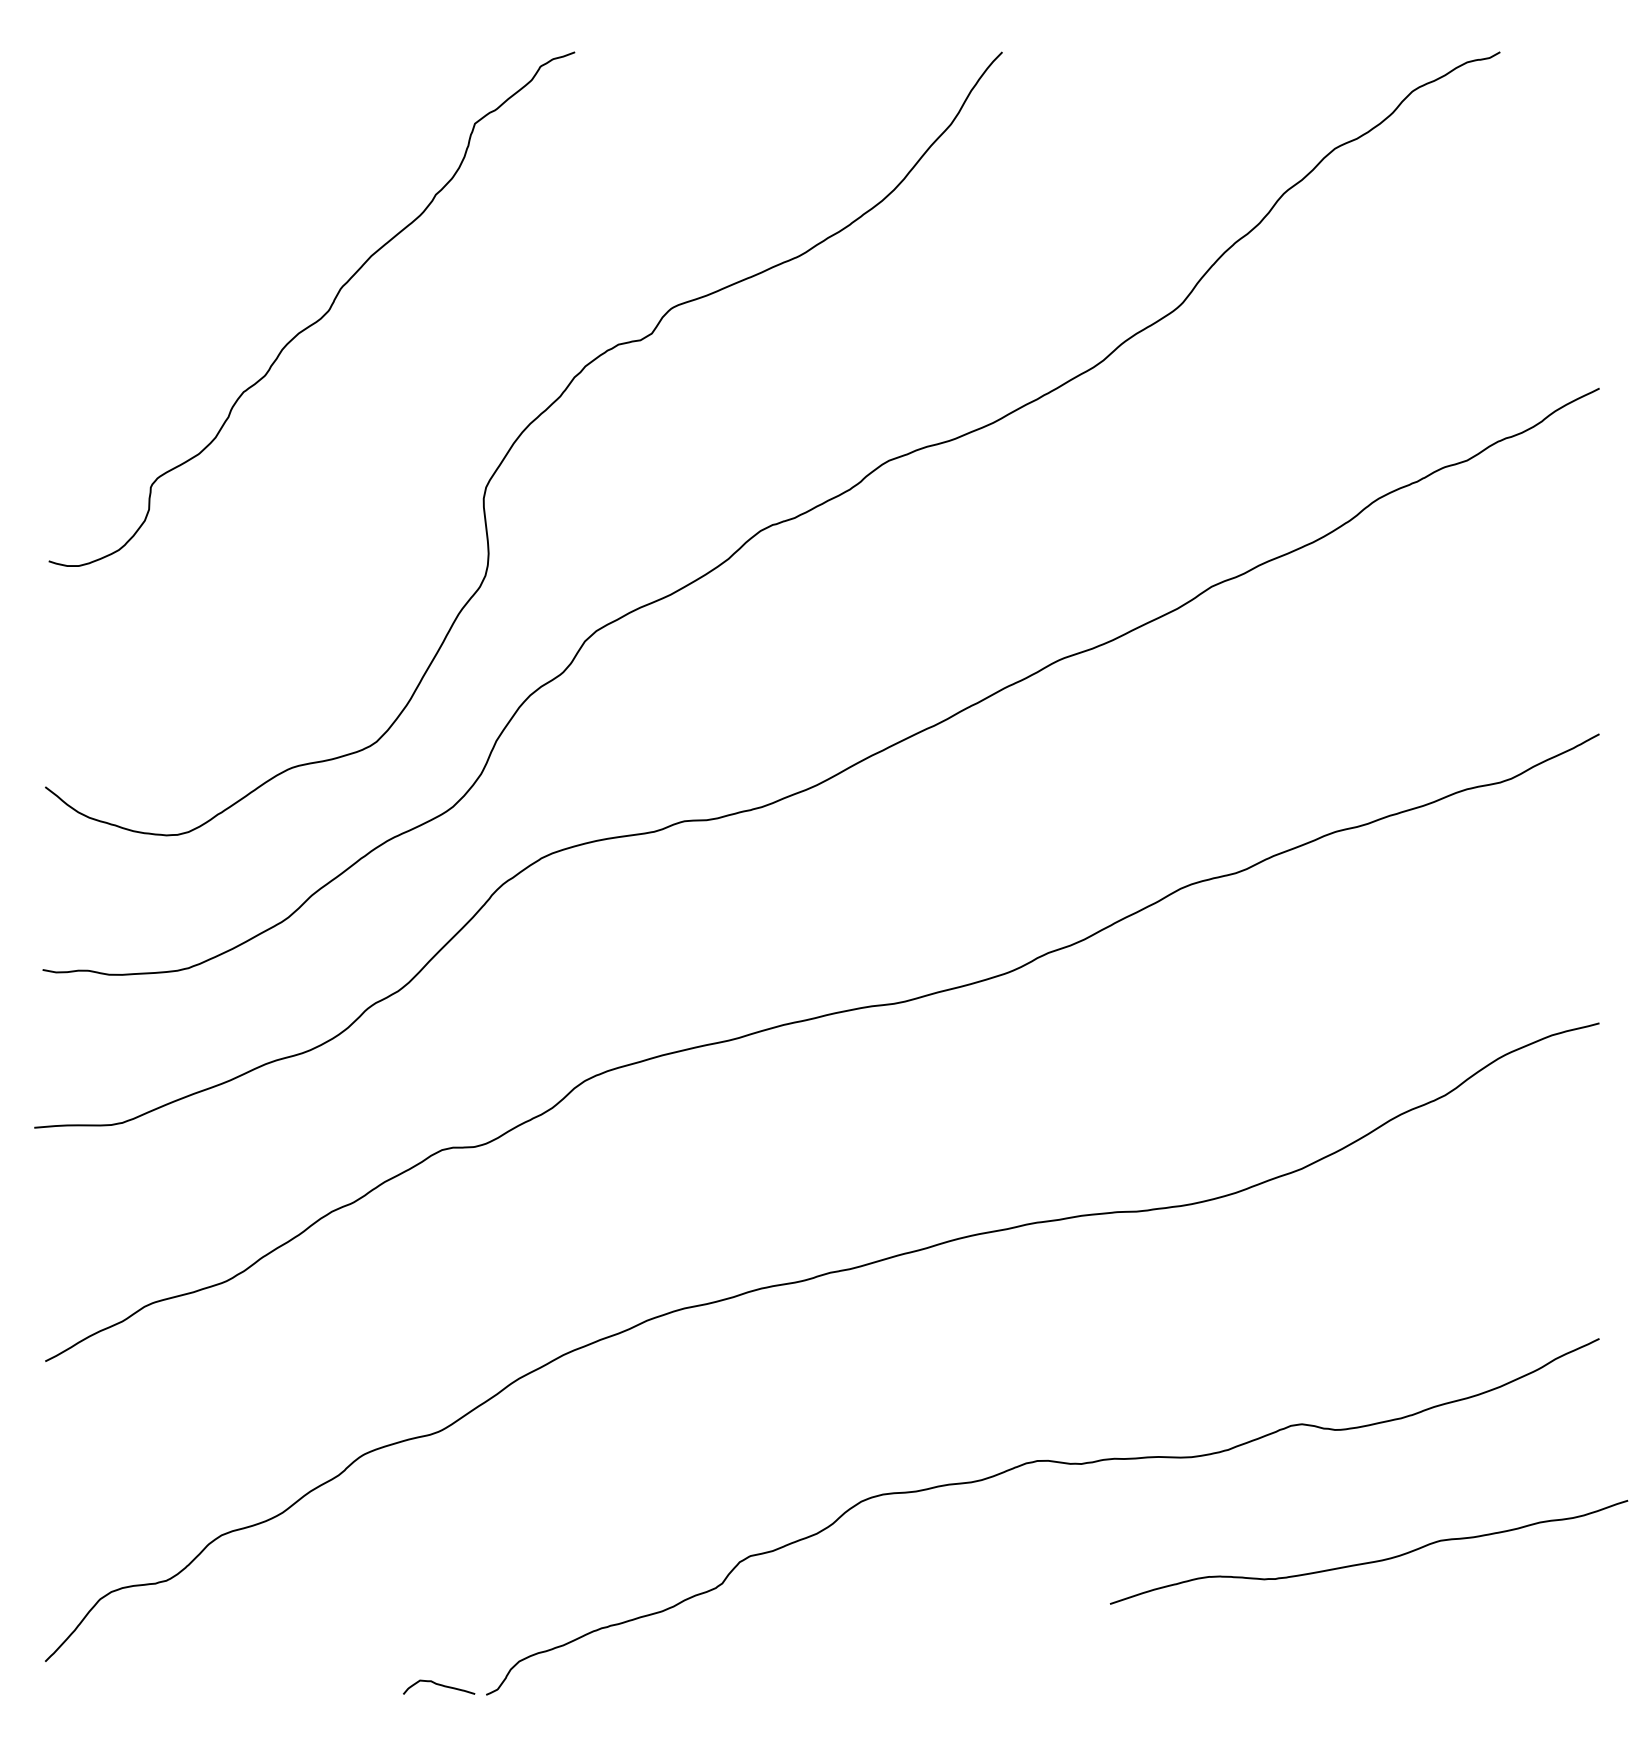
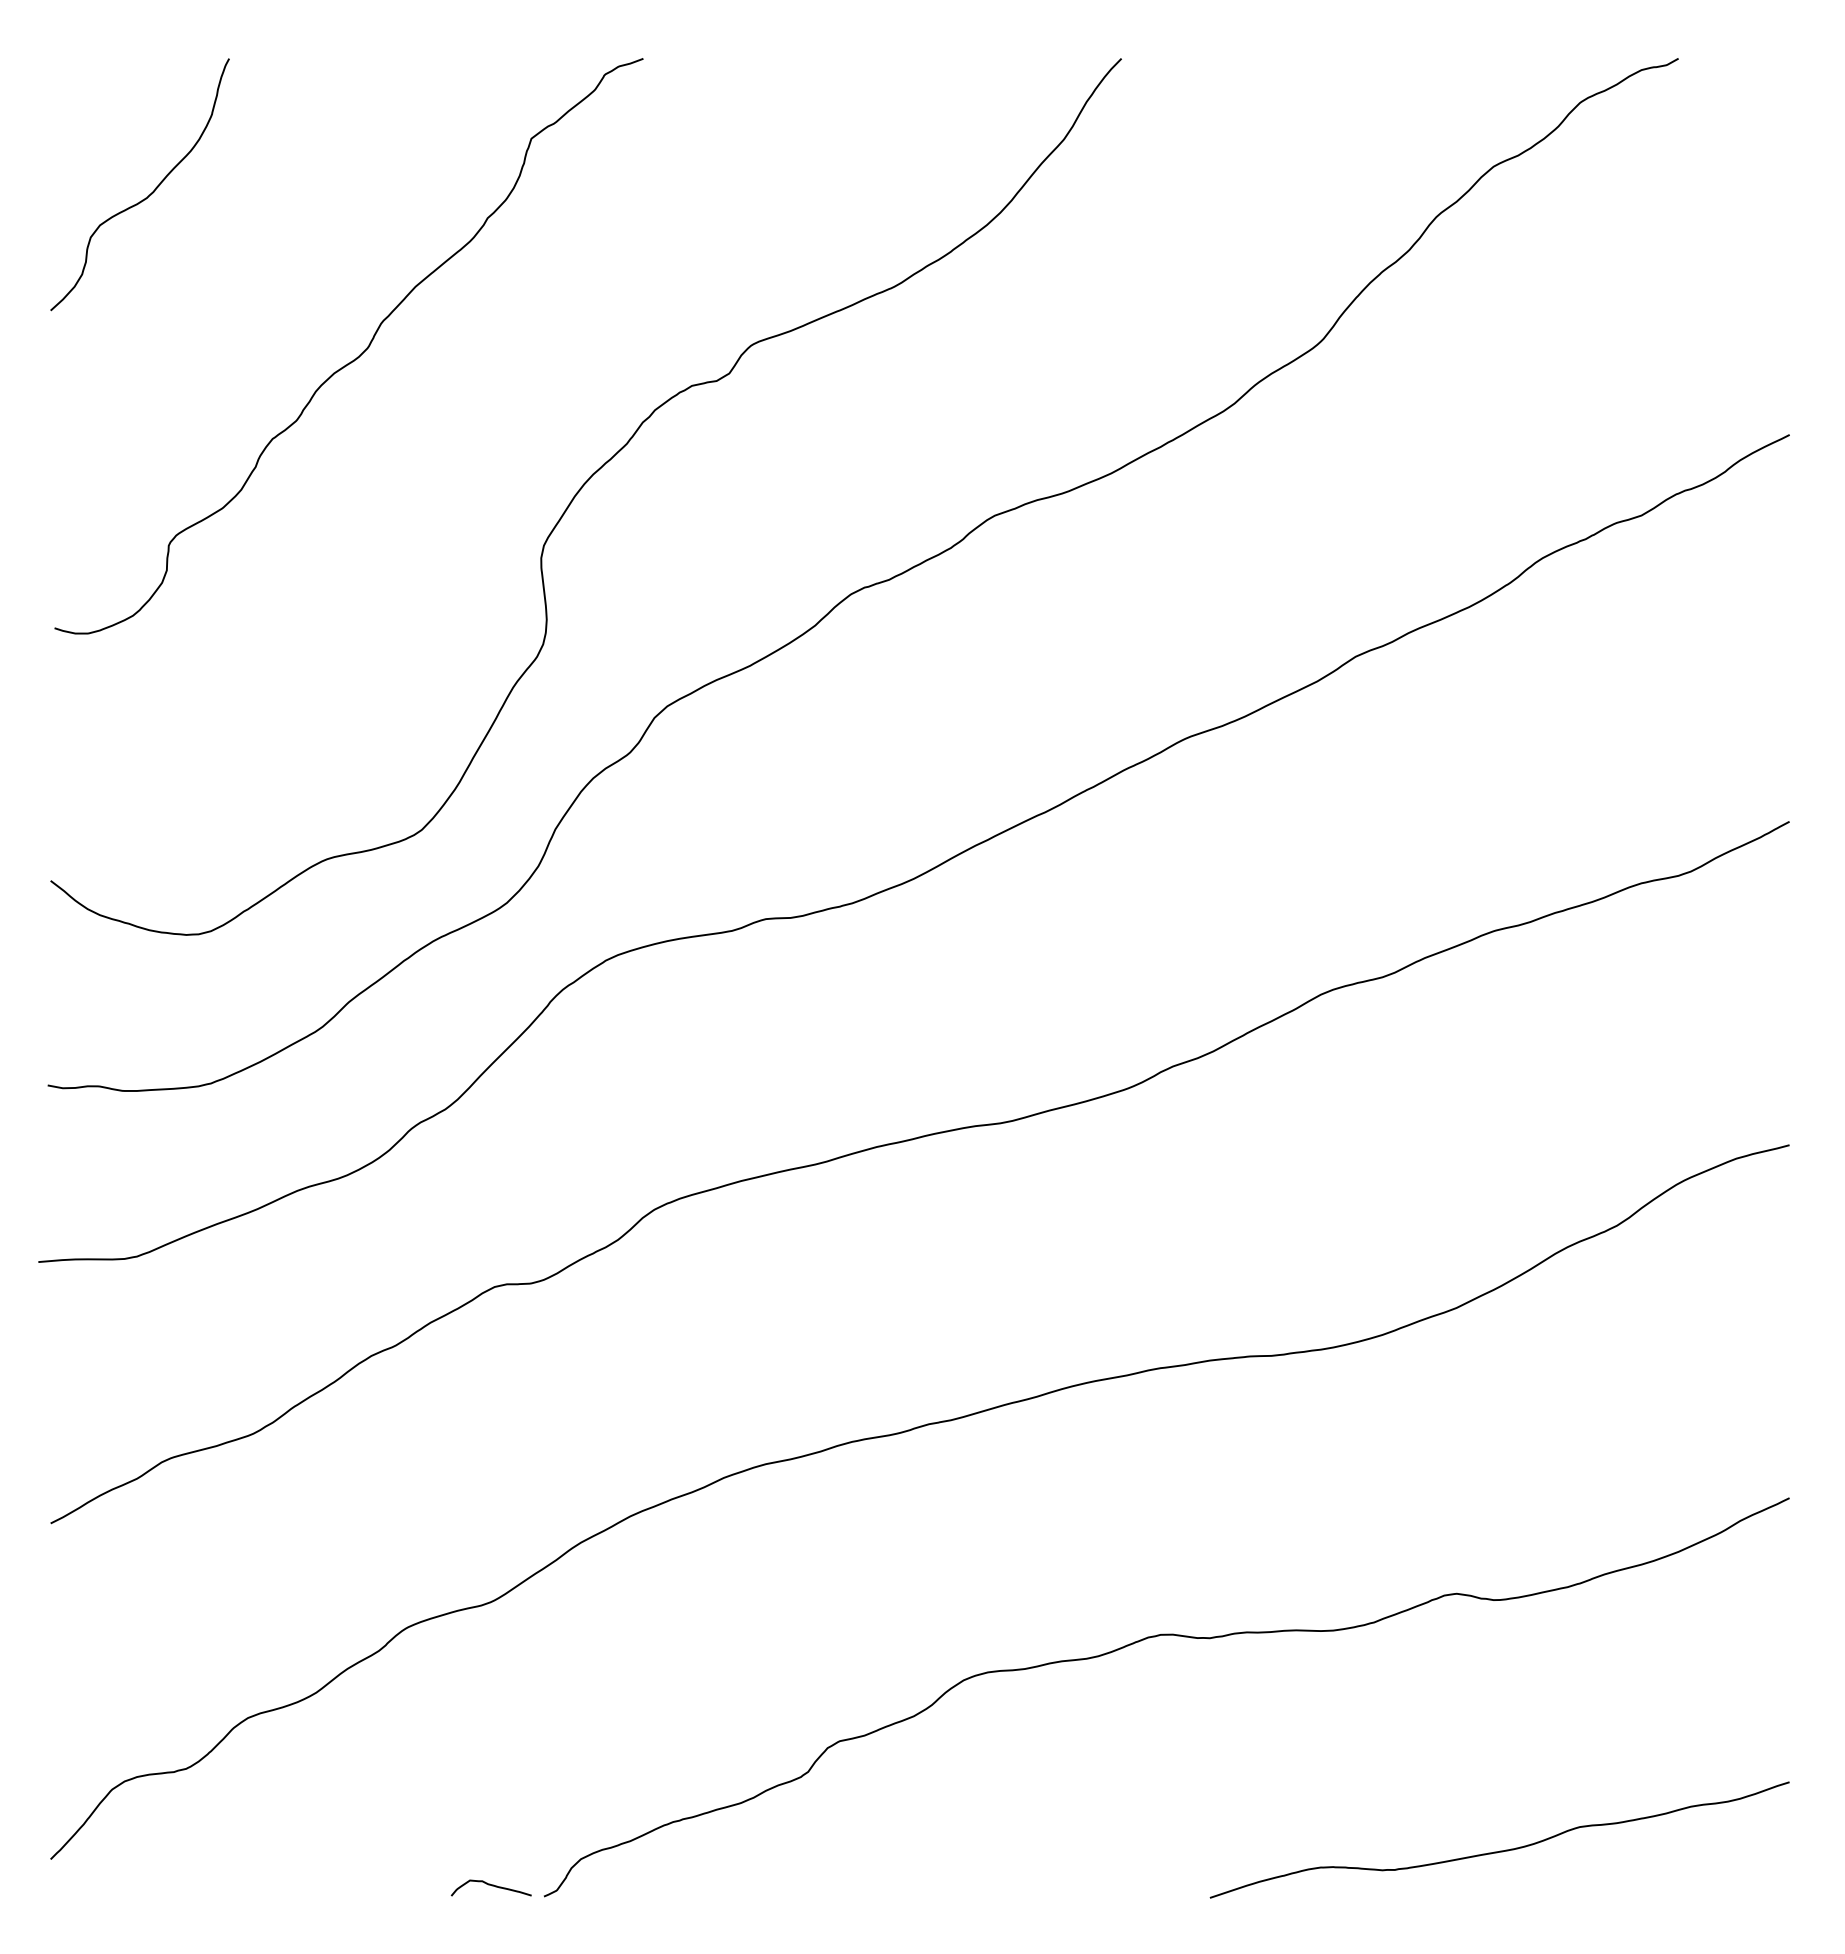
curve: (133, 173) -> (149, 194), added
curve: (1368, 1561) -> (1499, 1850), moved

